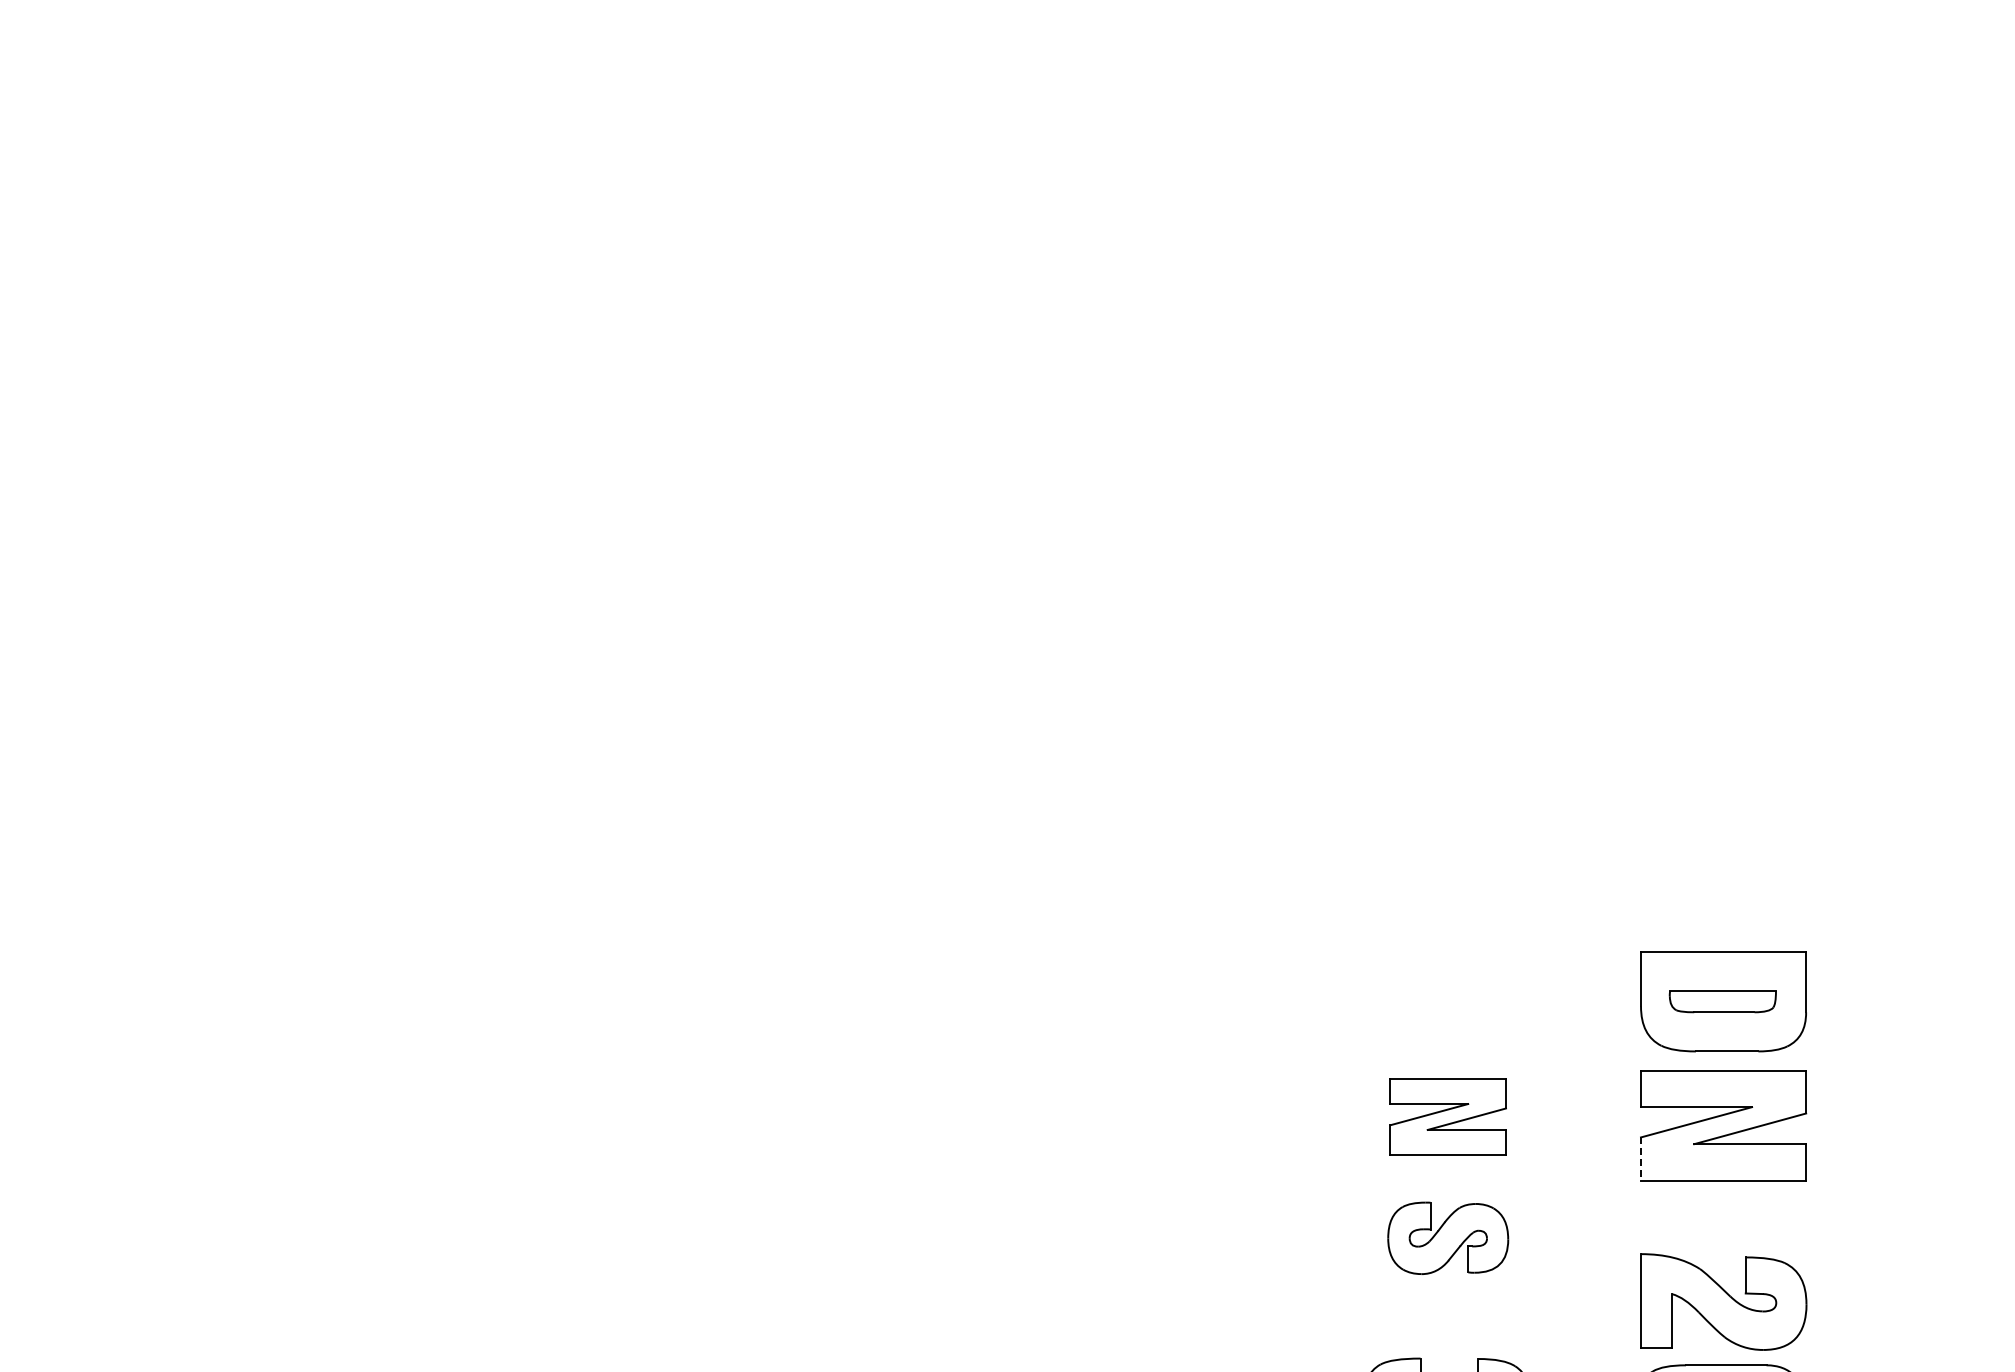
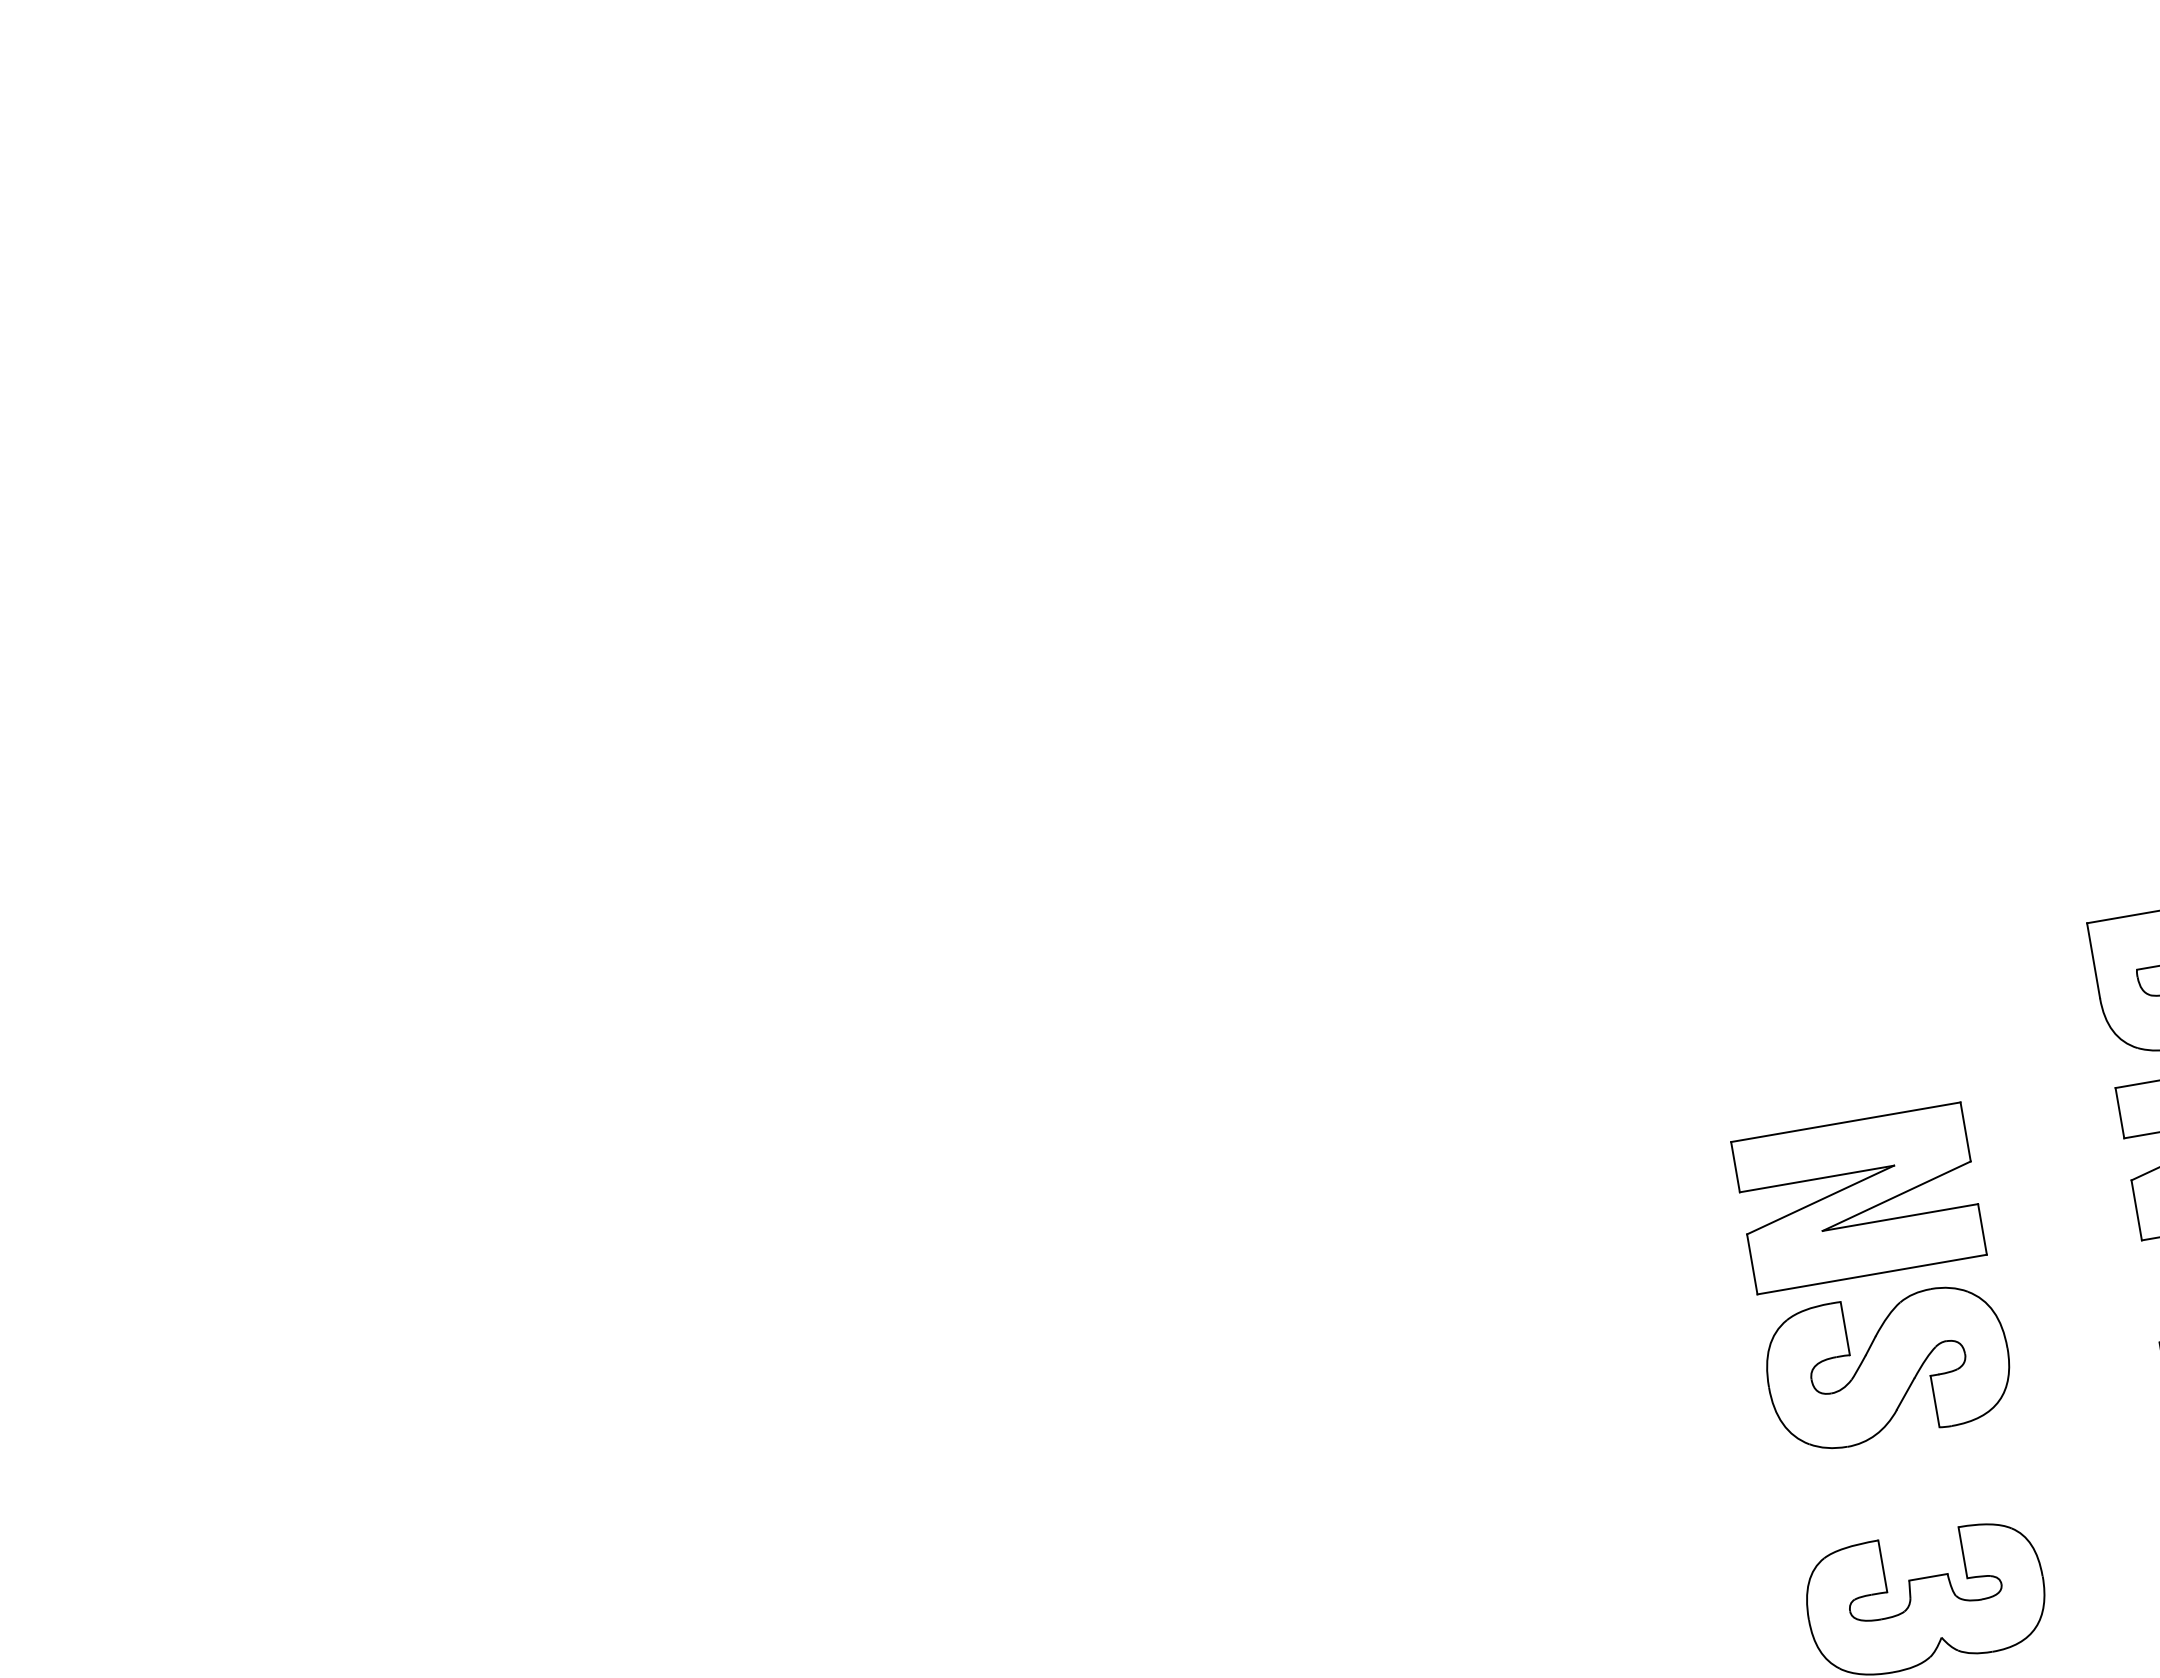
part: (1447, 1116) -> (1857, 1197), size x1.43
line: (1641, 1159) -> (2137, 1210), dashed -> solid
part: (1447, 1238) -> (1886, 1367), size x1.43

